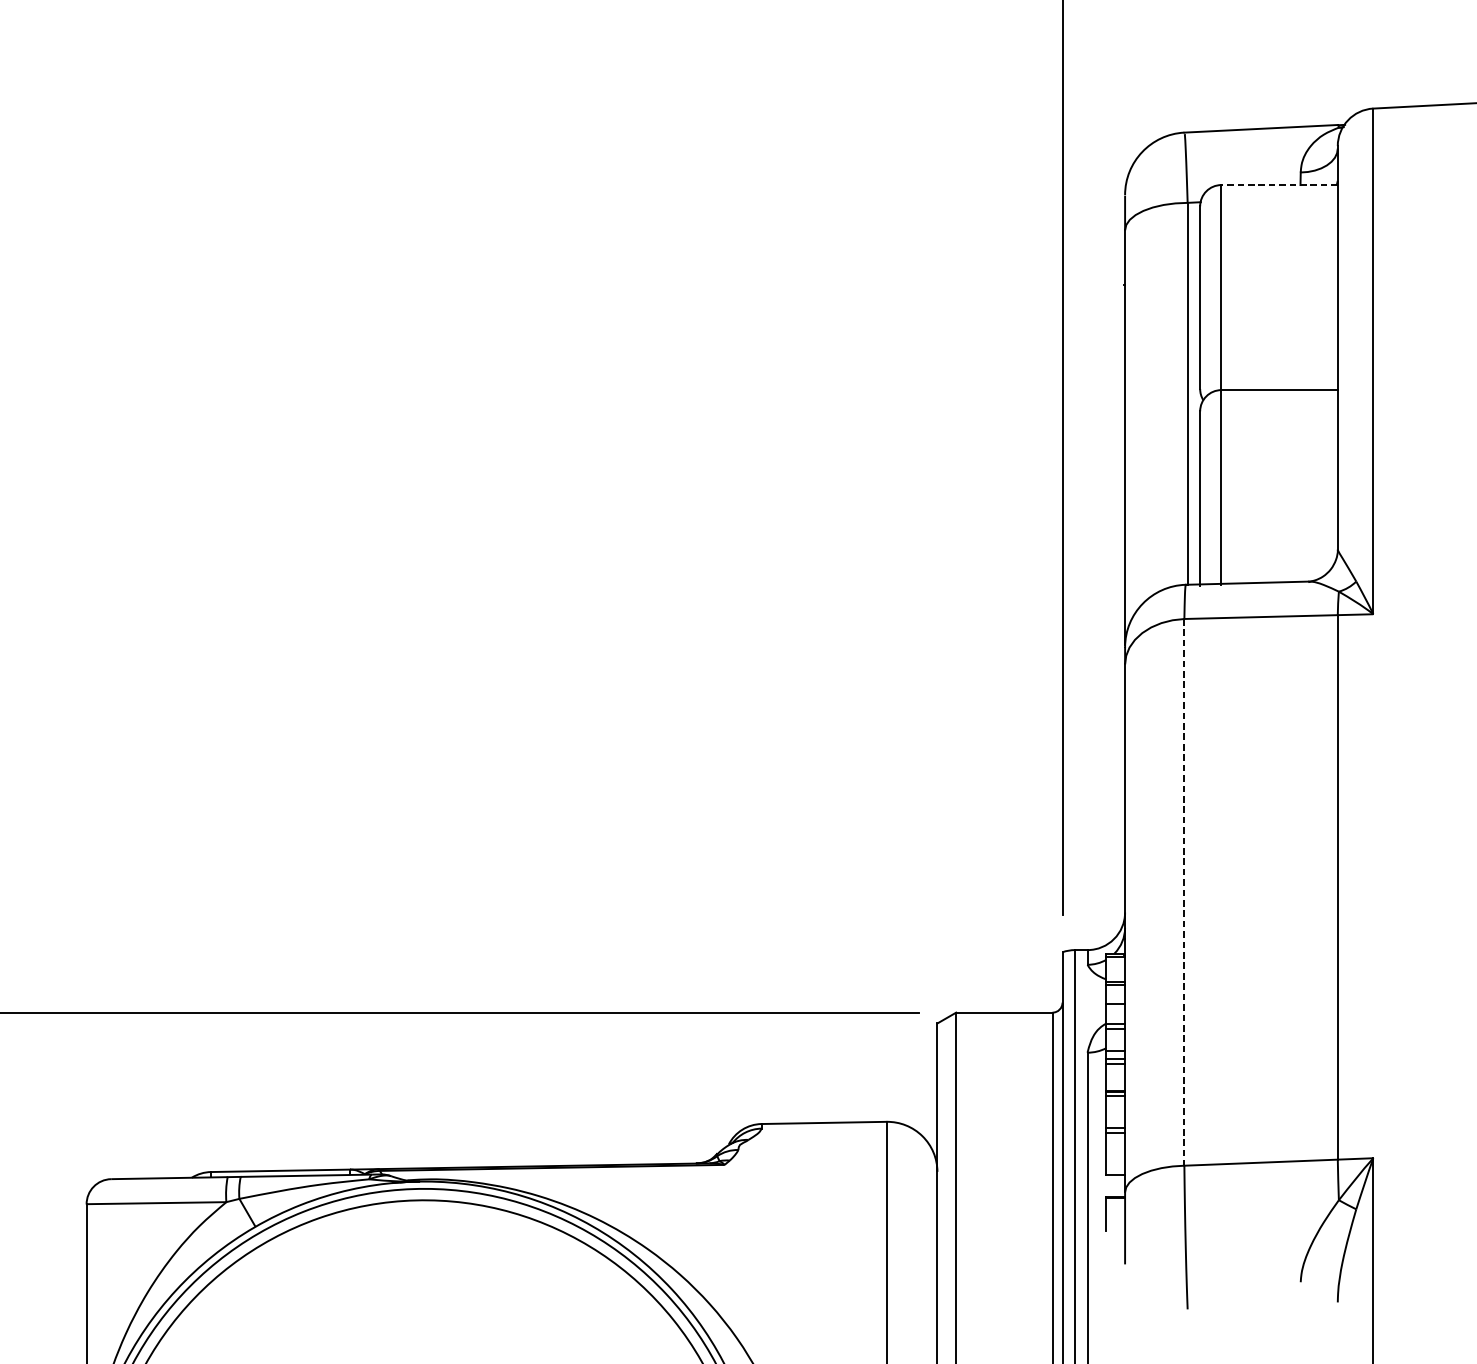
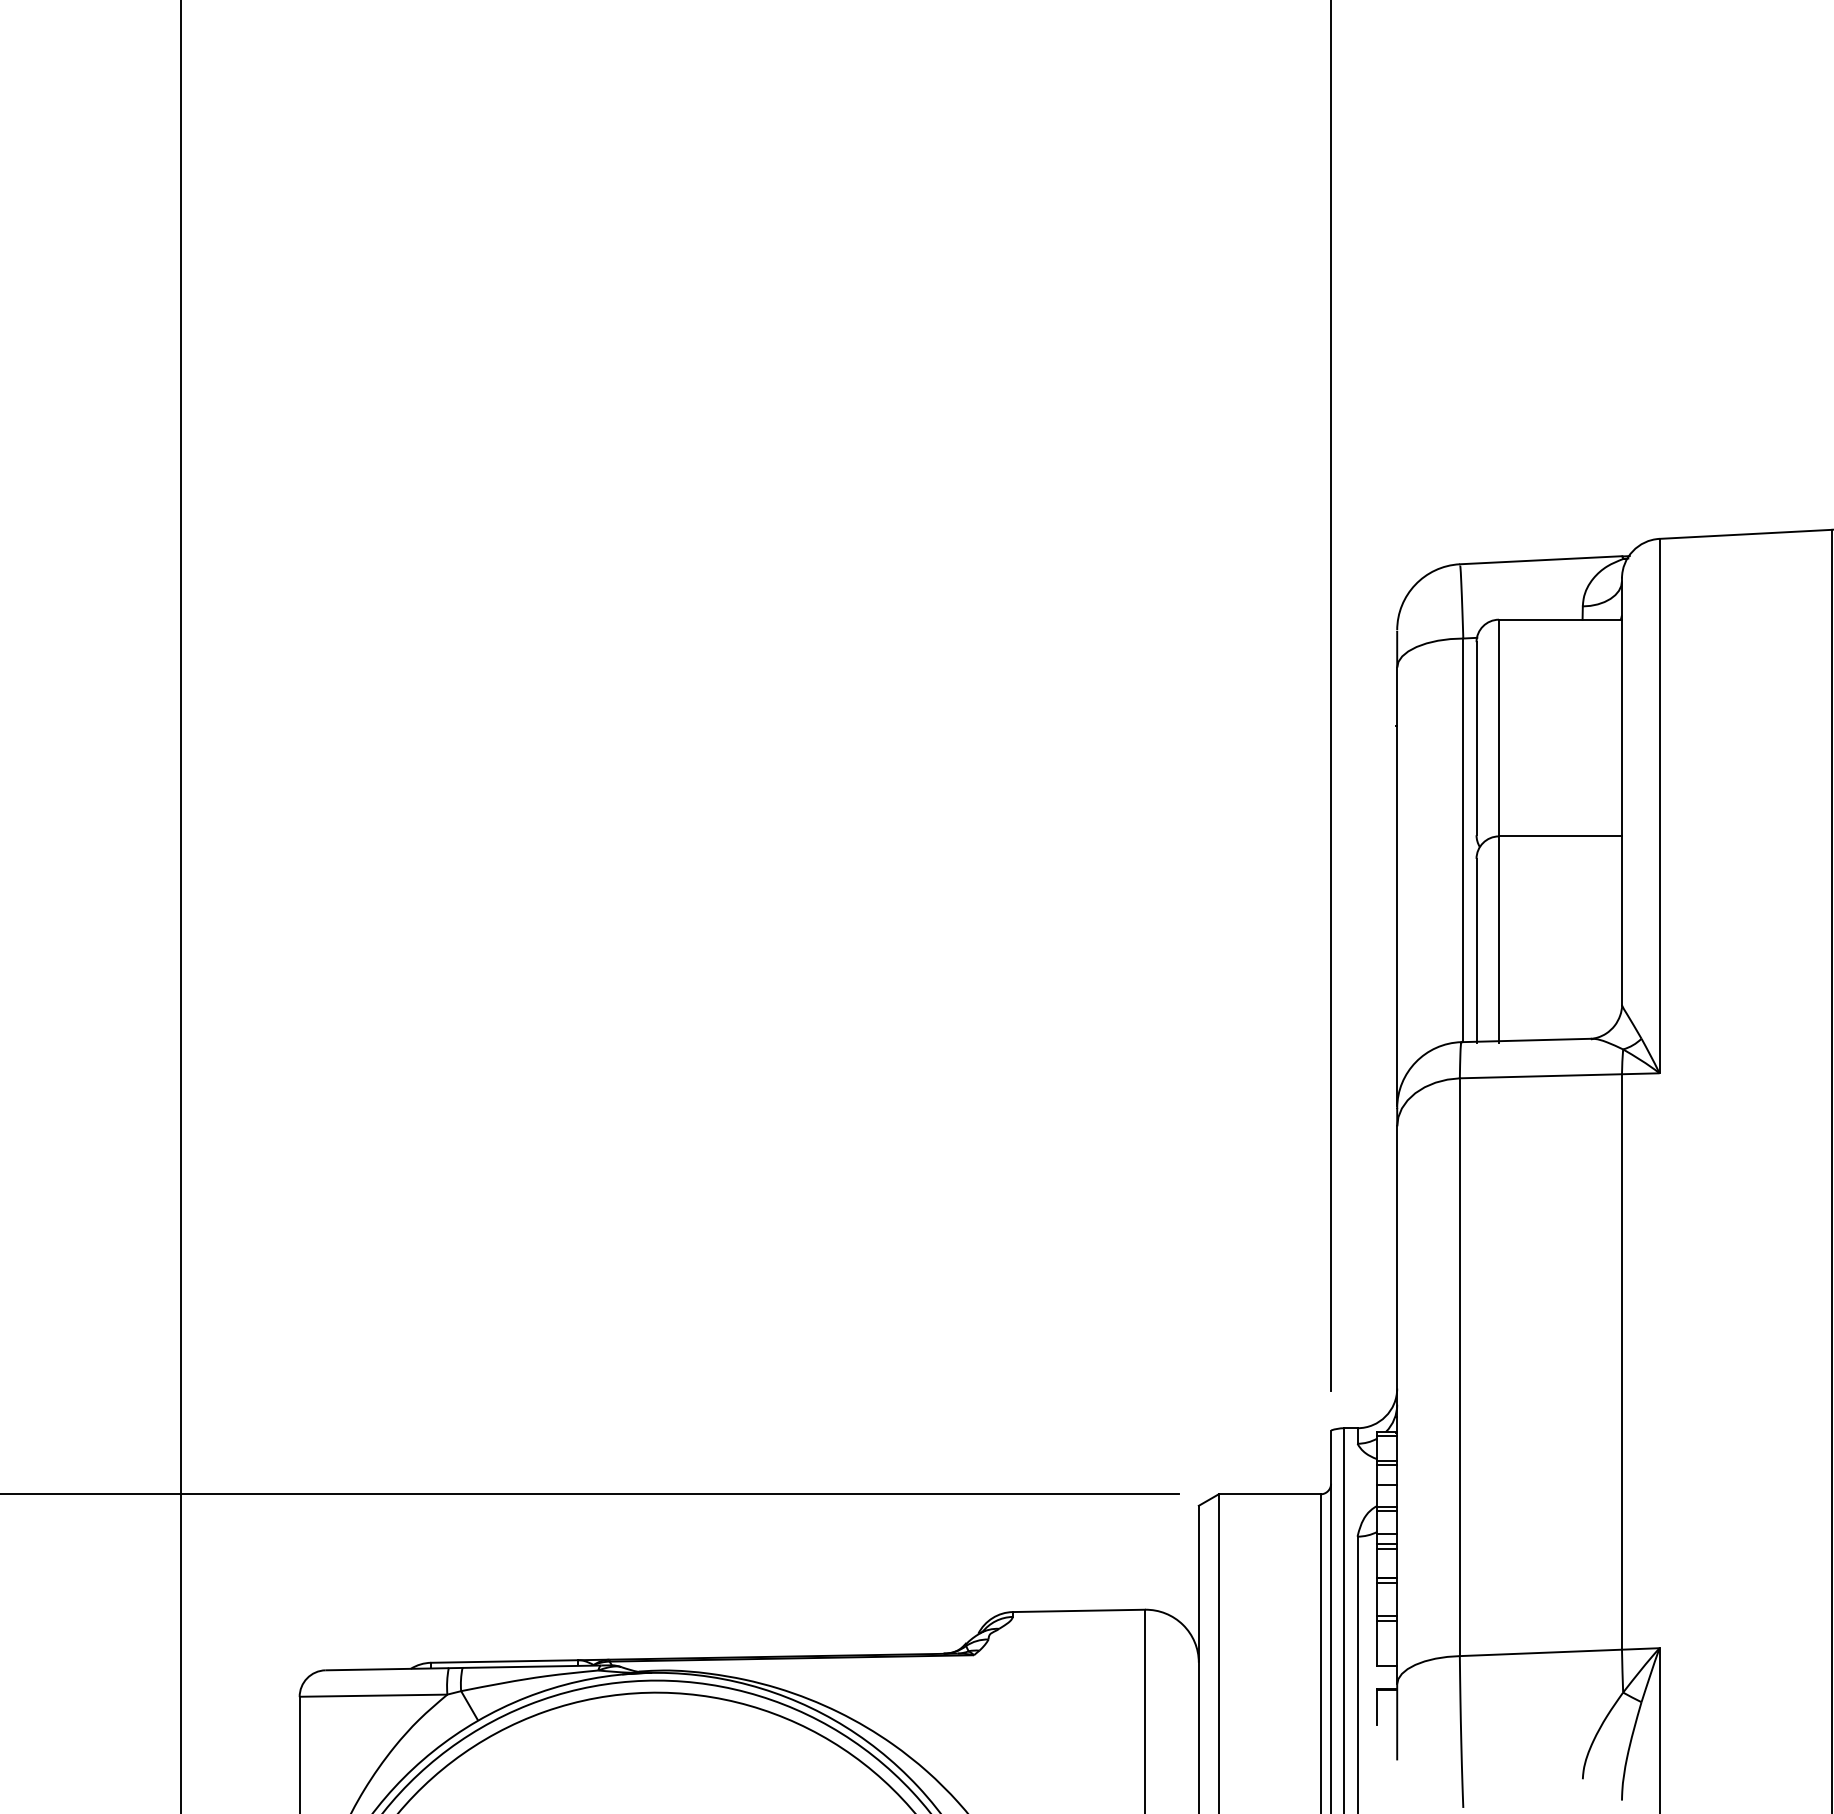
line: (1279, 184) -> (1560, 619), dashed -> solid
line: (1184, 892) -> (1459, 1367), dashed -> solid

